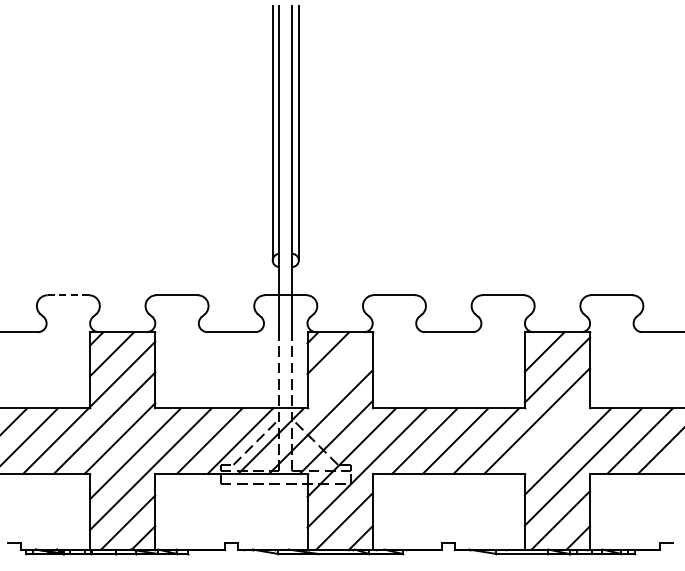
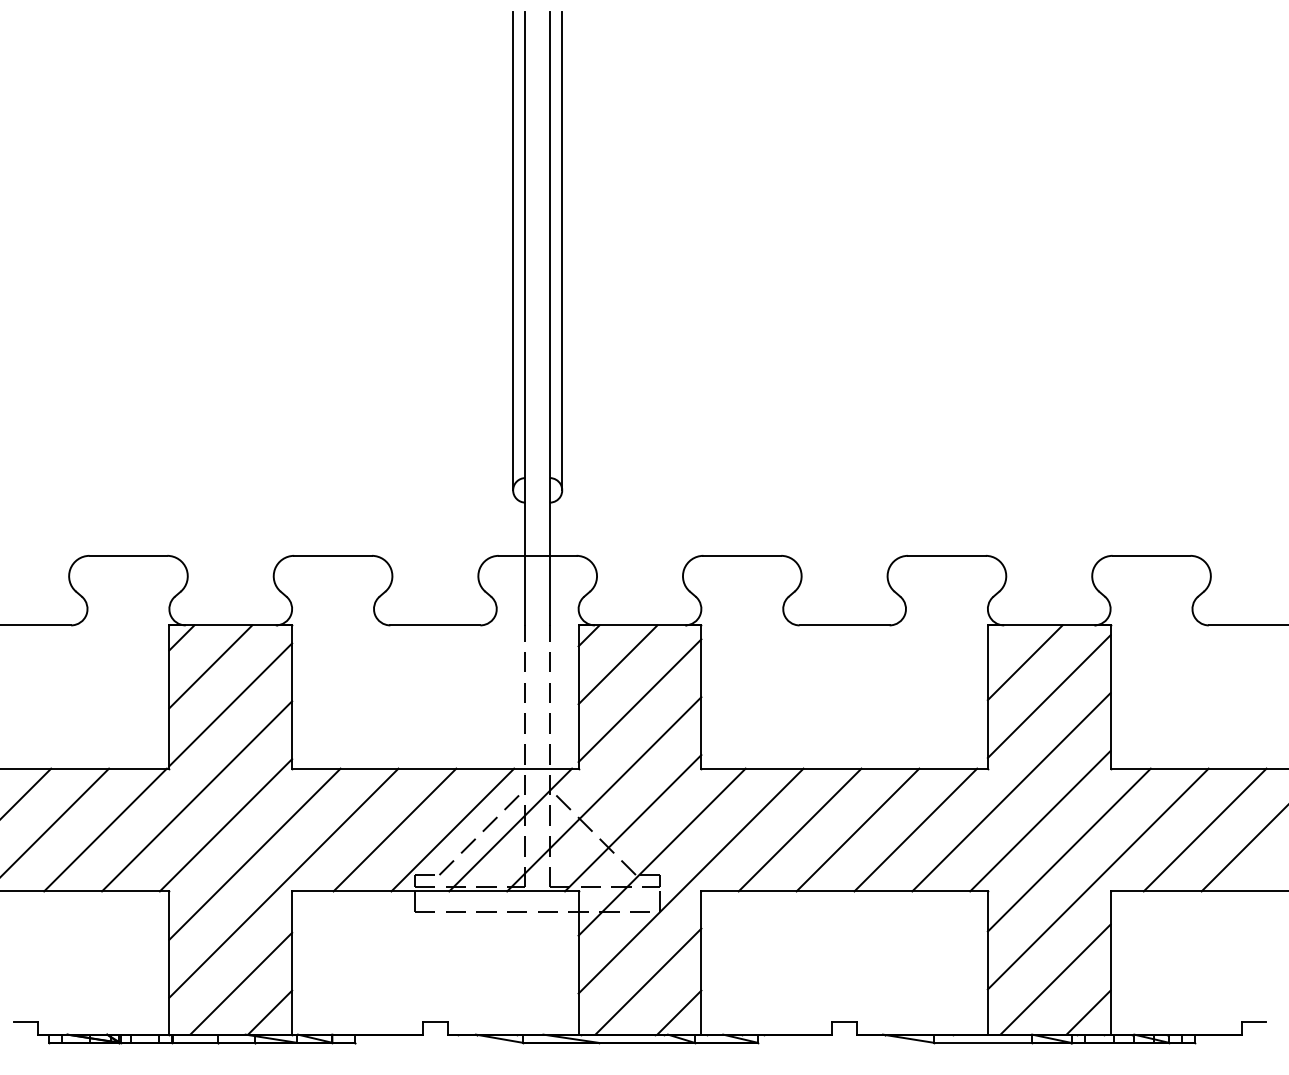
line: (68, 295) -> (128, 556), dashed -> solid
line: (339, 371) -> (638, 699), added
line: (552, 435) -> (1039, 819), added

